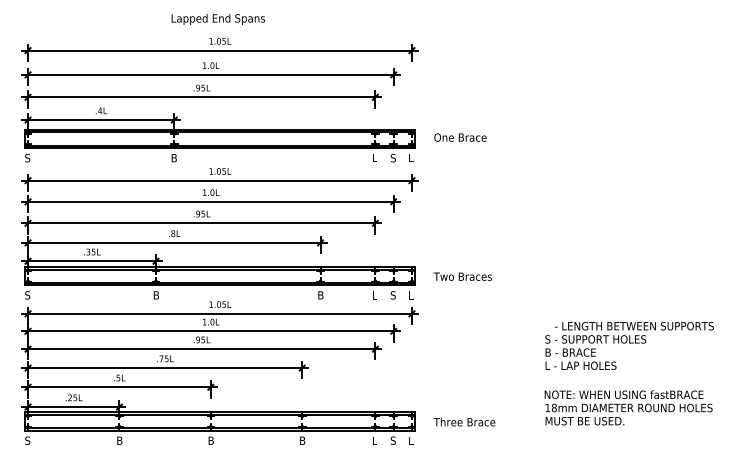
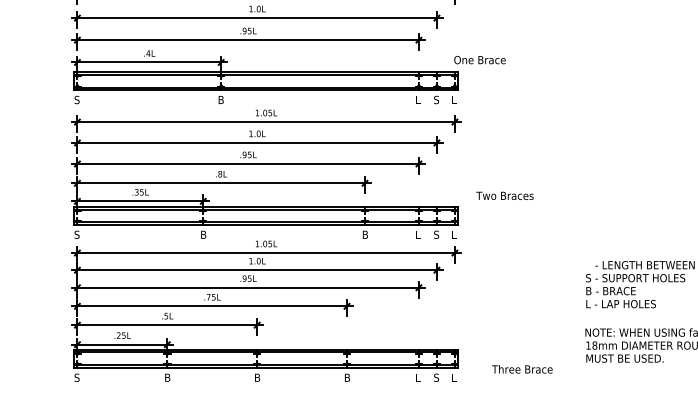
text: (460, 137) -> (480, 59), moved
text: (462, 276) -> (504, 195), moved
text: (464, 421) -> (522, 368), moved

